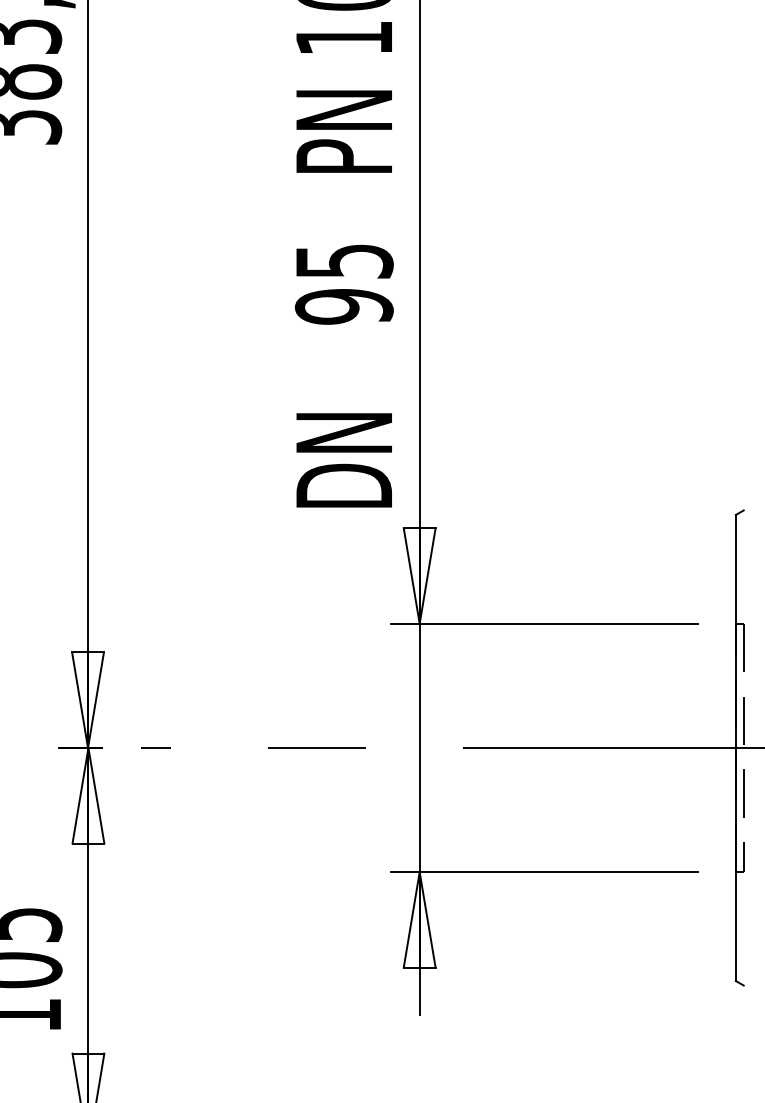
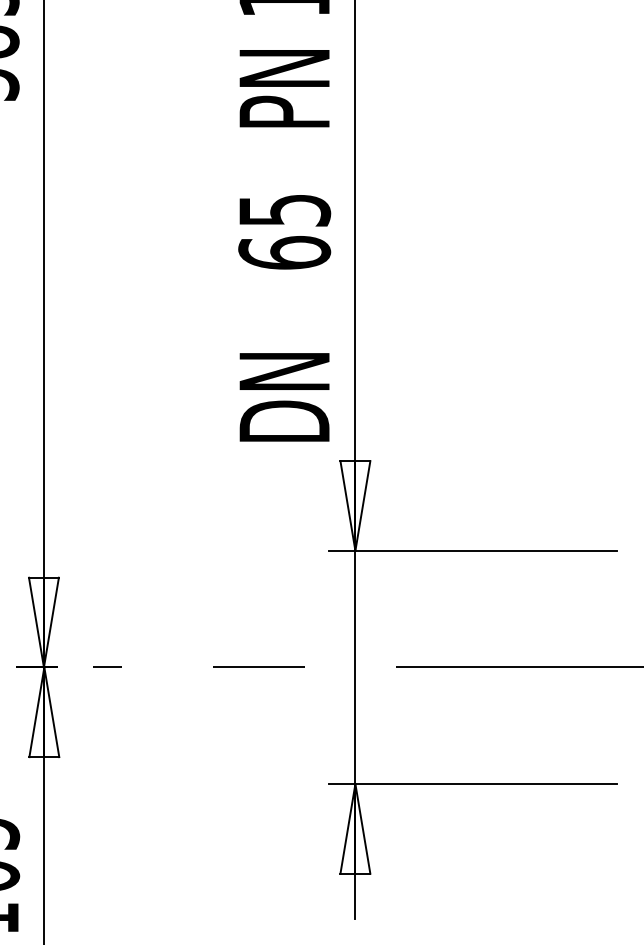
text: (343, 306) -> (283, 252), 95 -> 65

